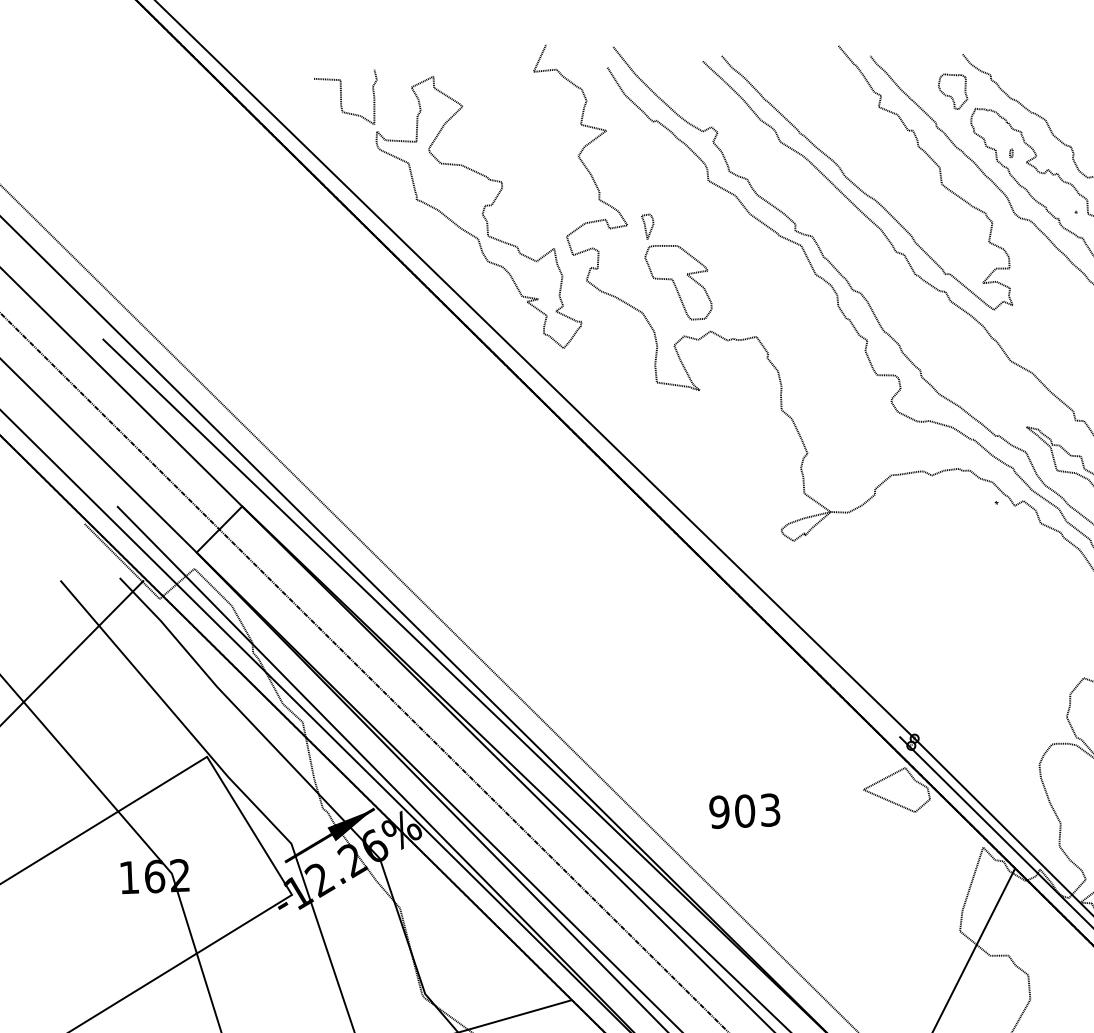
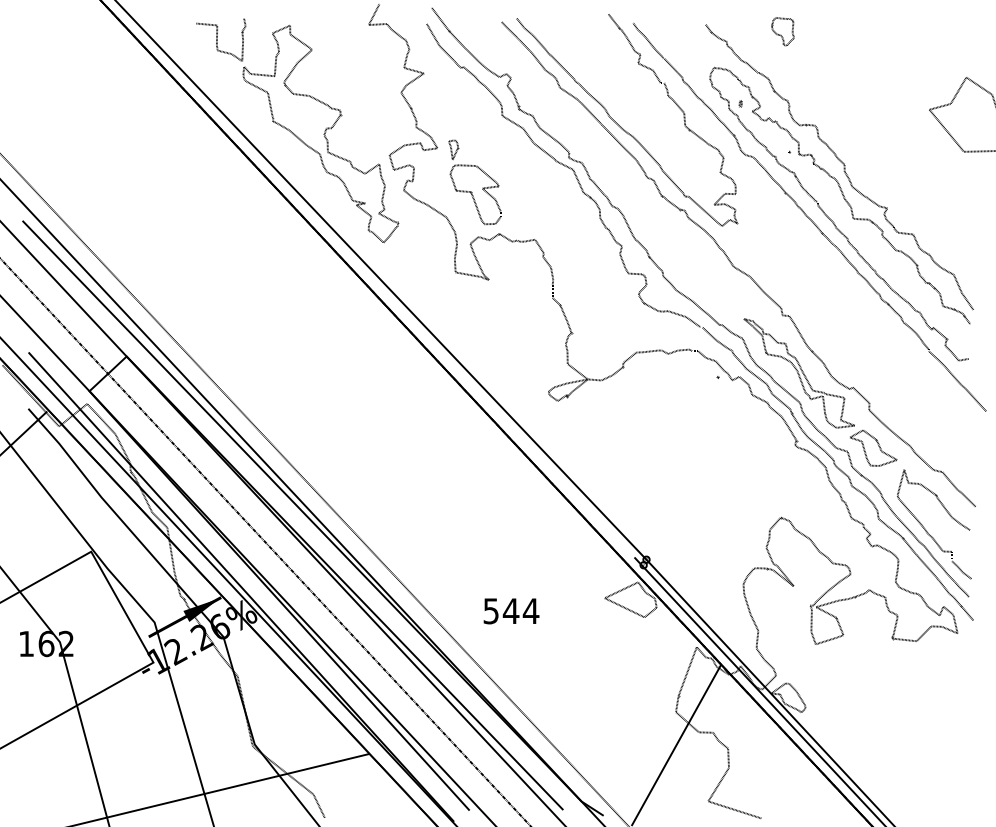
part: (952, 91) -> (782, 31), moved
text: (745, 811) -> (511, 611), 903 -> 544

